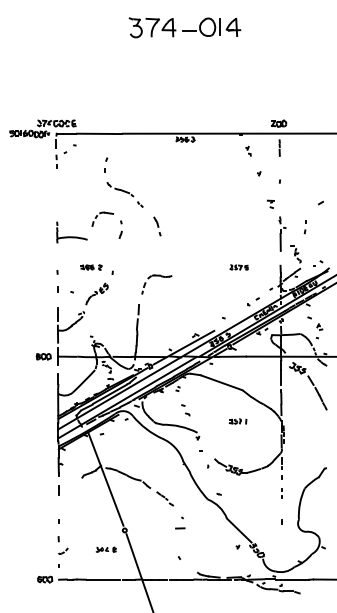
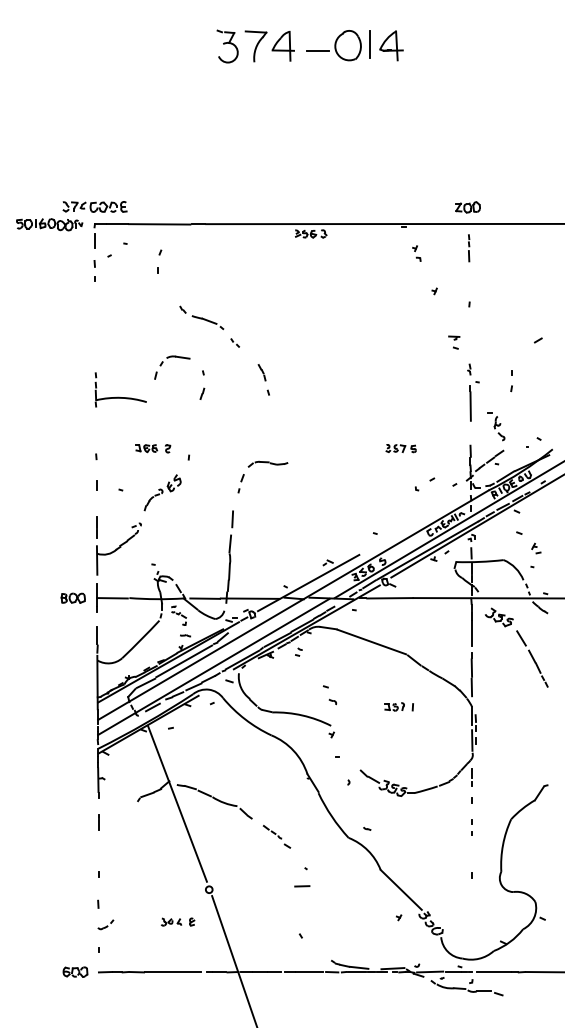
part: (106, 164) -> (160, 260), moved
part: (253, 301) -> (425, 483), moved
part: (185, 410) -> (329, 695), moved

